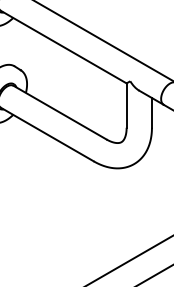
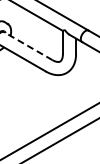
line: (60, 113) -> (28, 46), solid -> dashed

